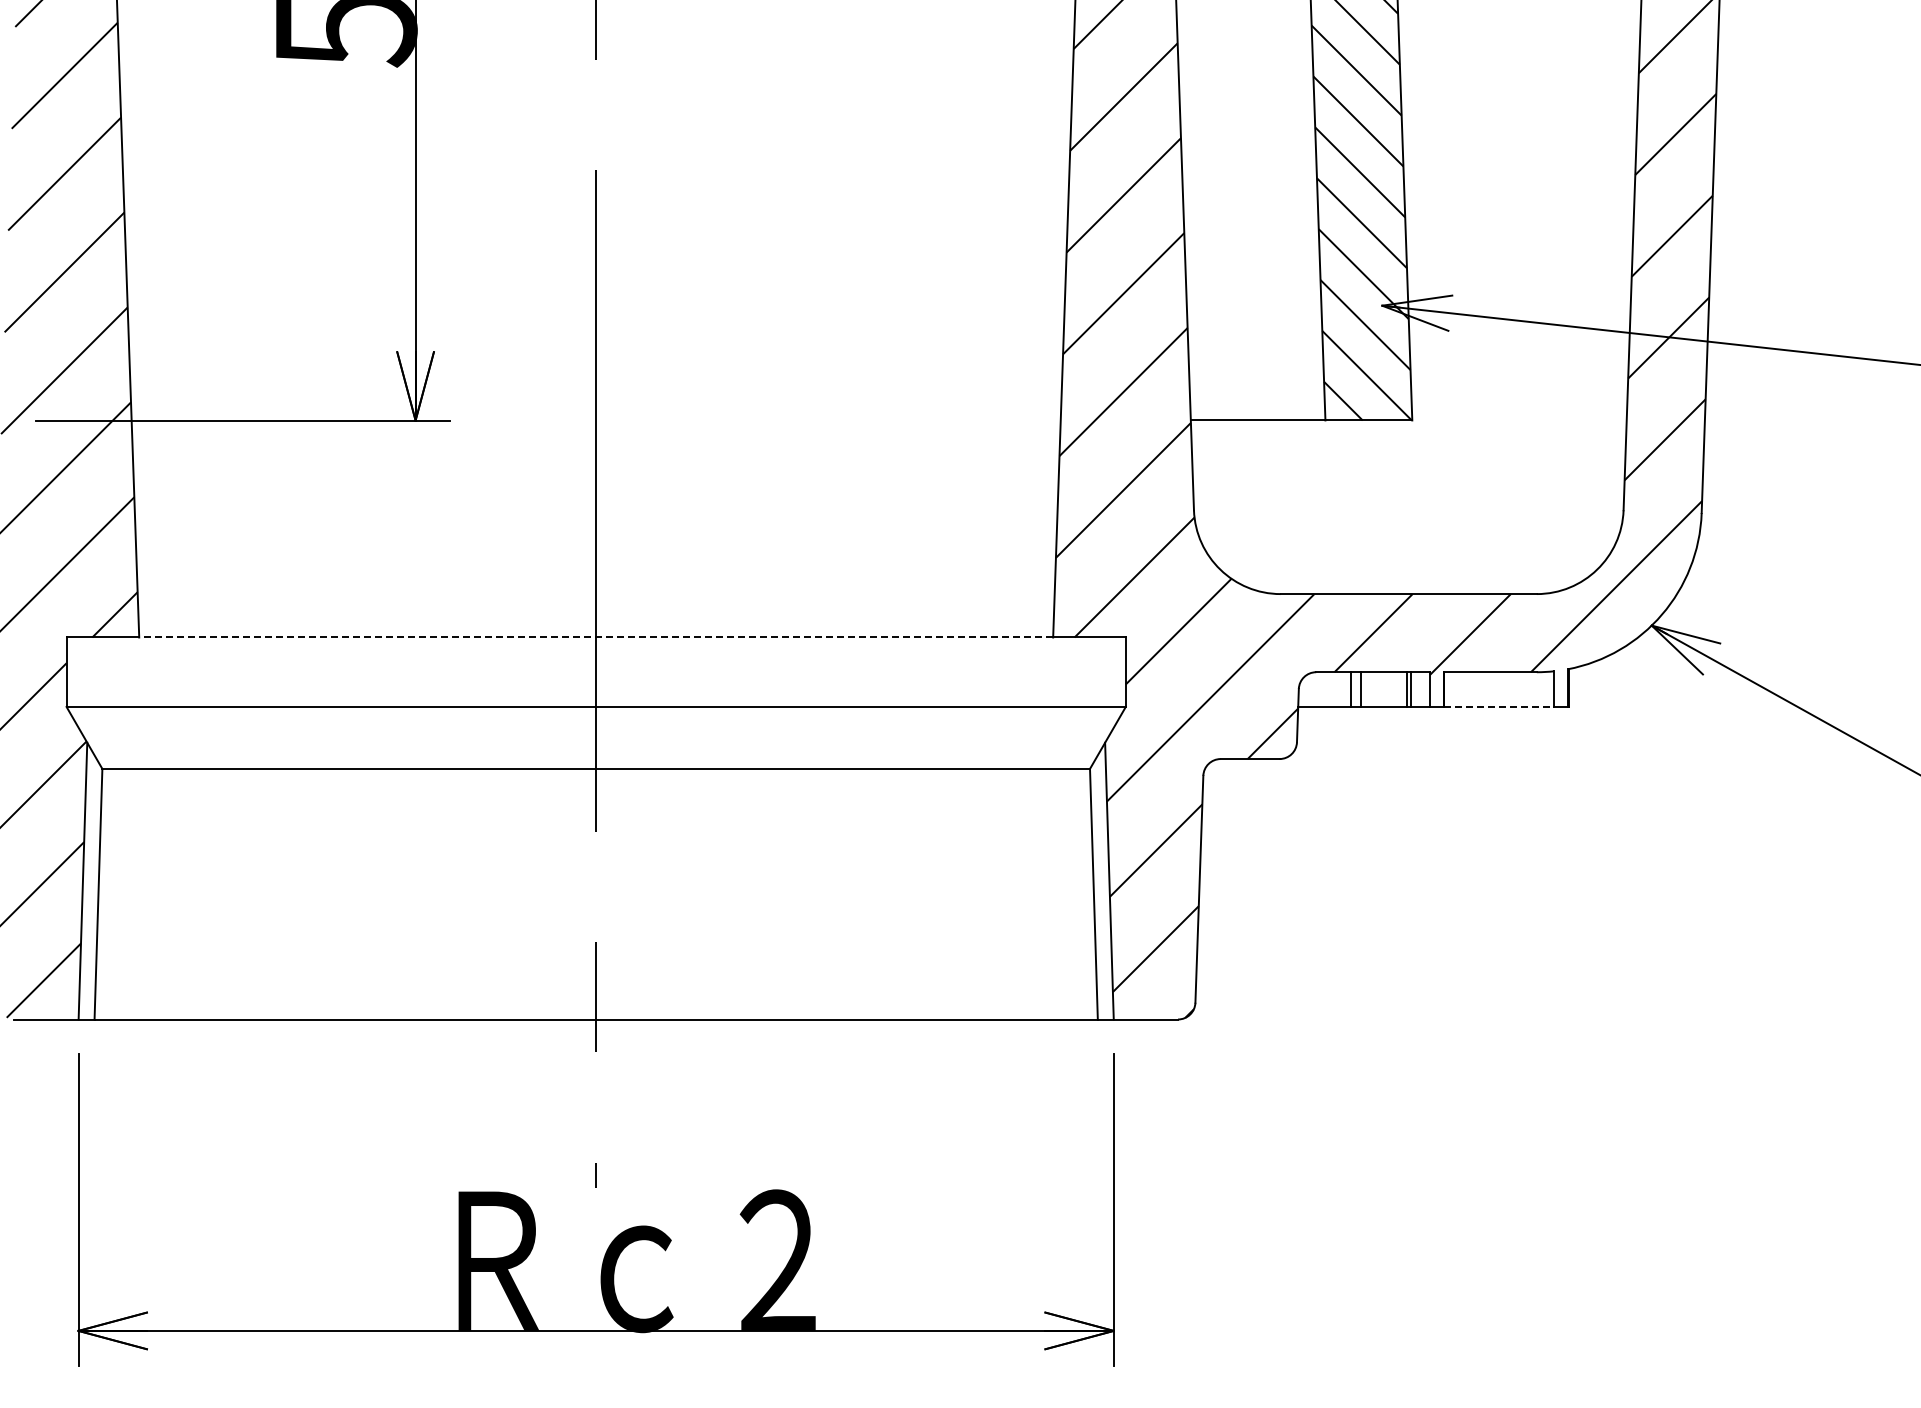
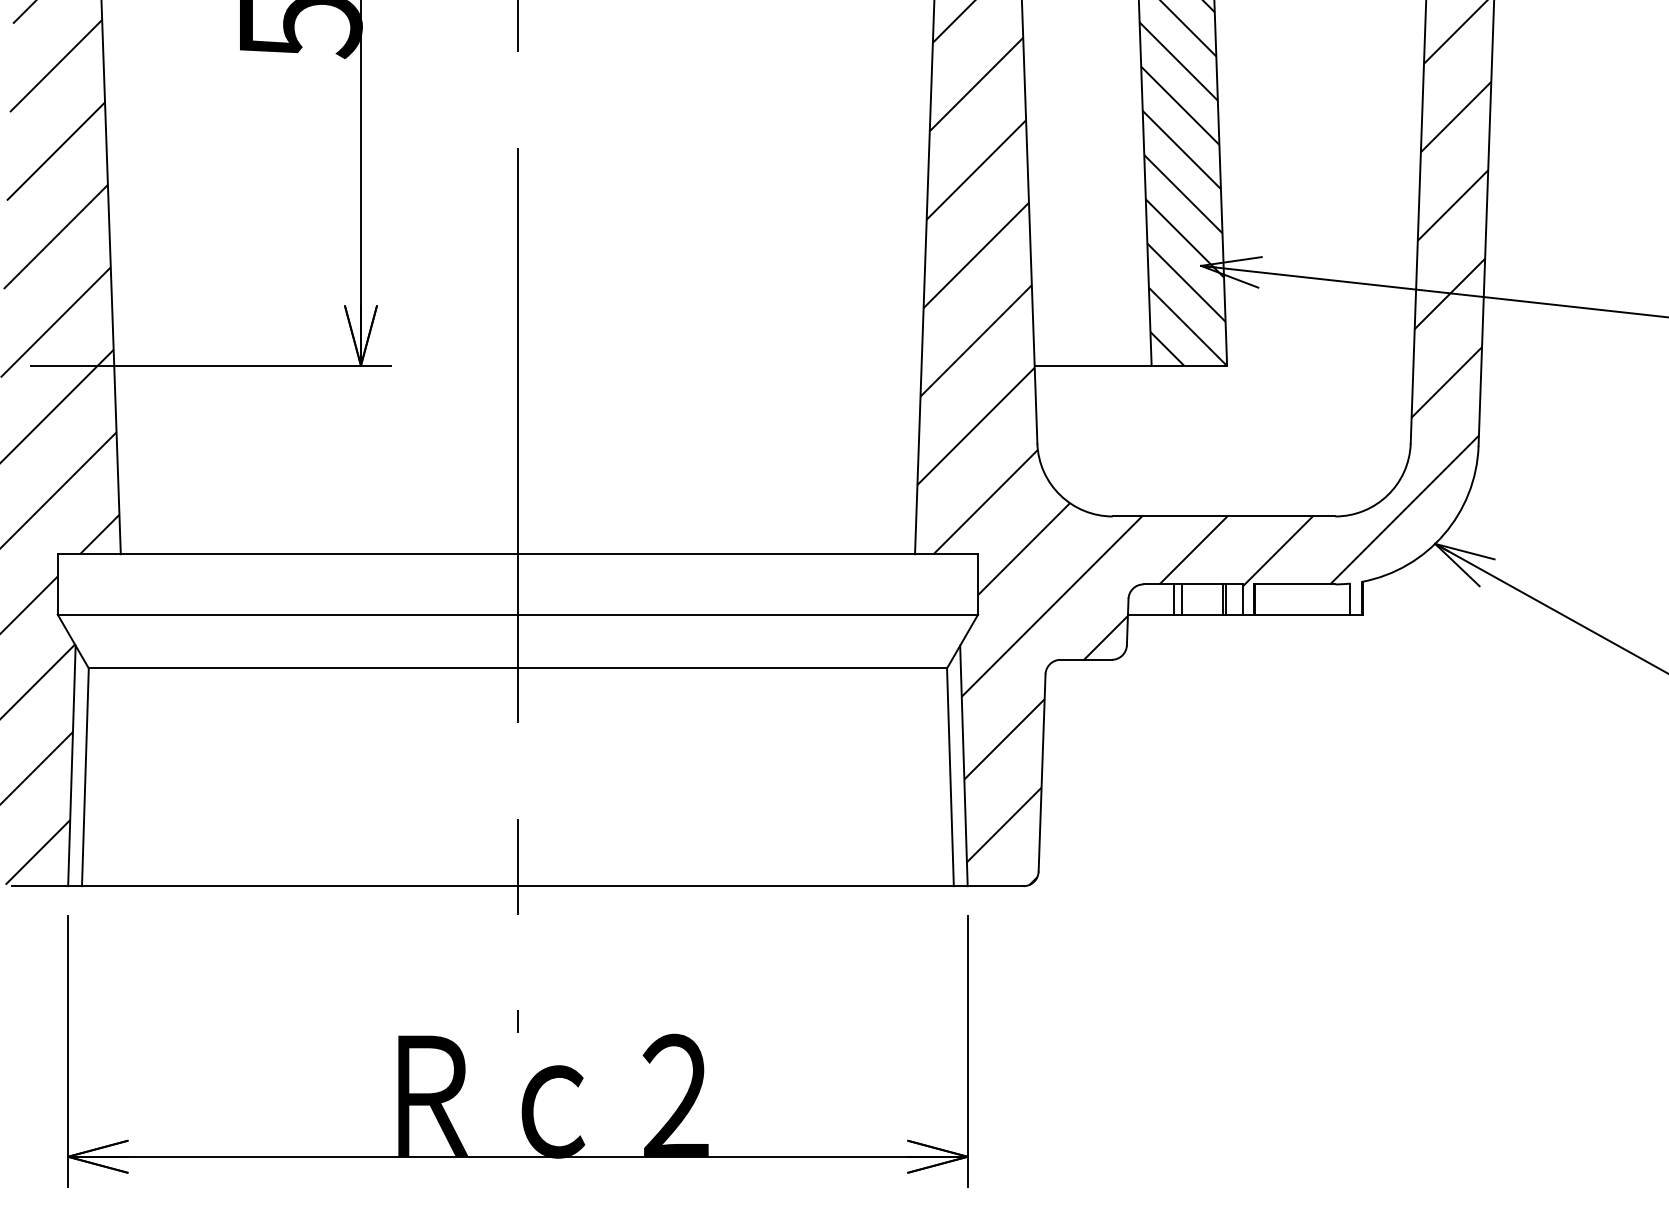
line: (596, 637) -> (518, 554), dashed -> solid
line: (1499, 706) -> (1302, 614), dashed -> solid

